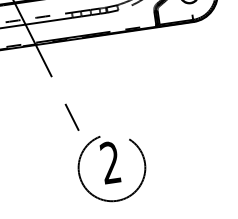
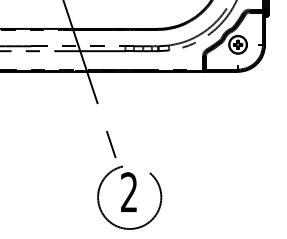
part: (111, 168) -> (129, 197), moved

